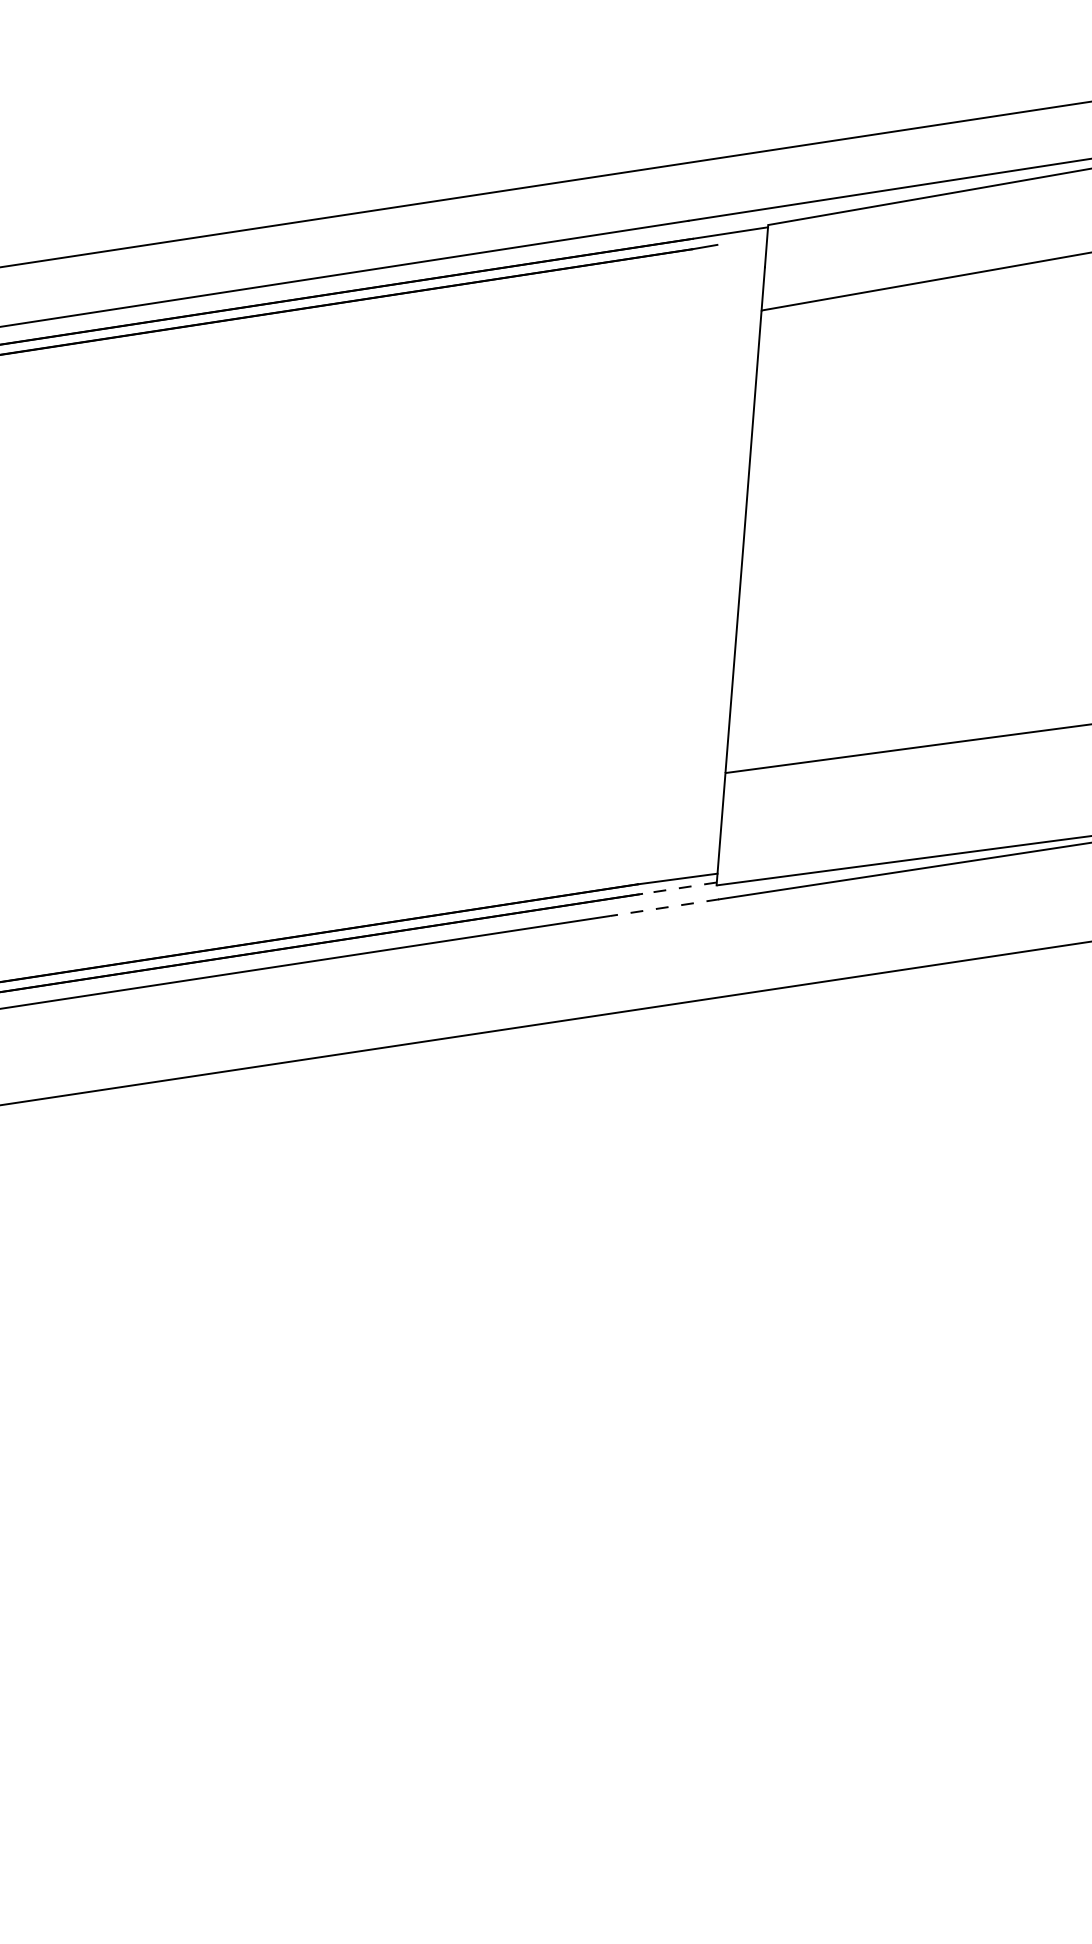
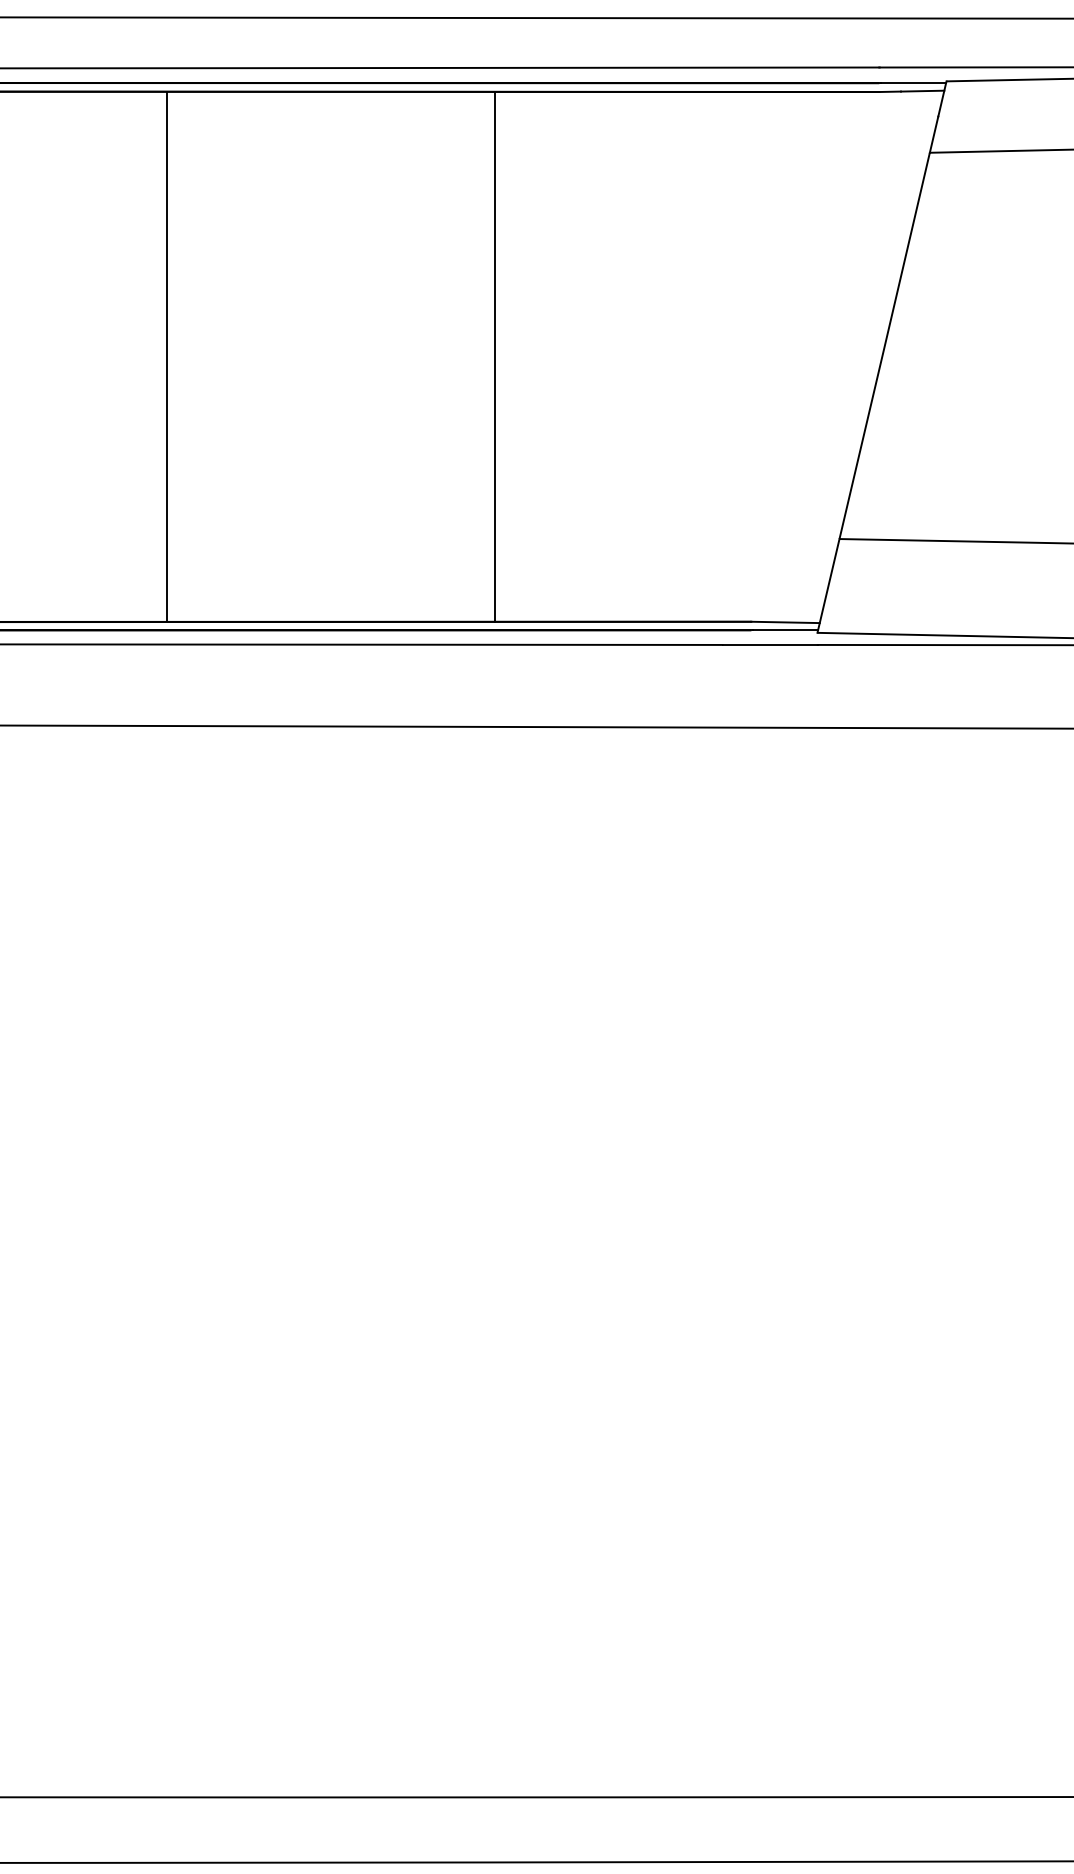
line: (742, 239) -> (922, 90), added
line: (294, 623) -> (494, 356), added
line: (679, 888) -> (785, 630), dashed -> solid
line: (664, 907) -> (770, 644), dashed -> solid

